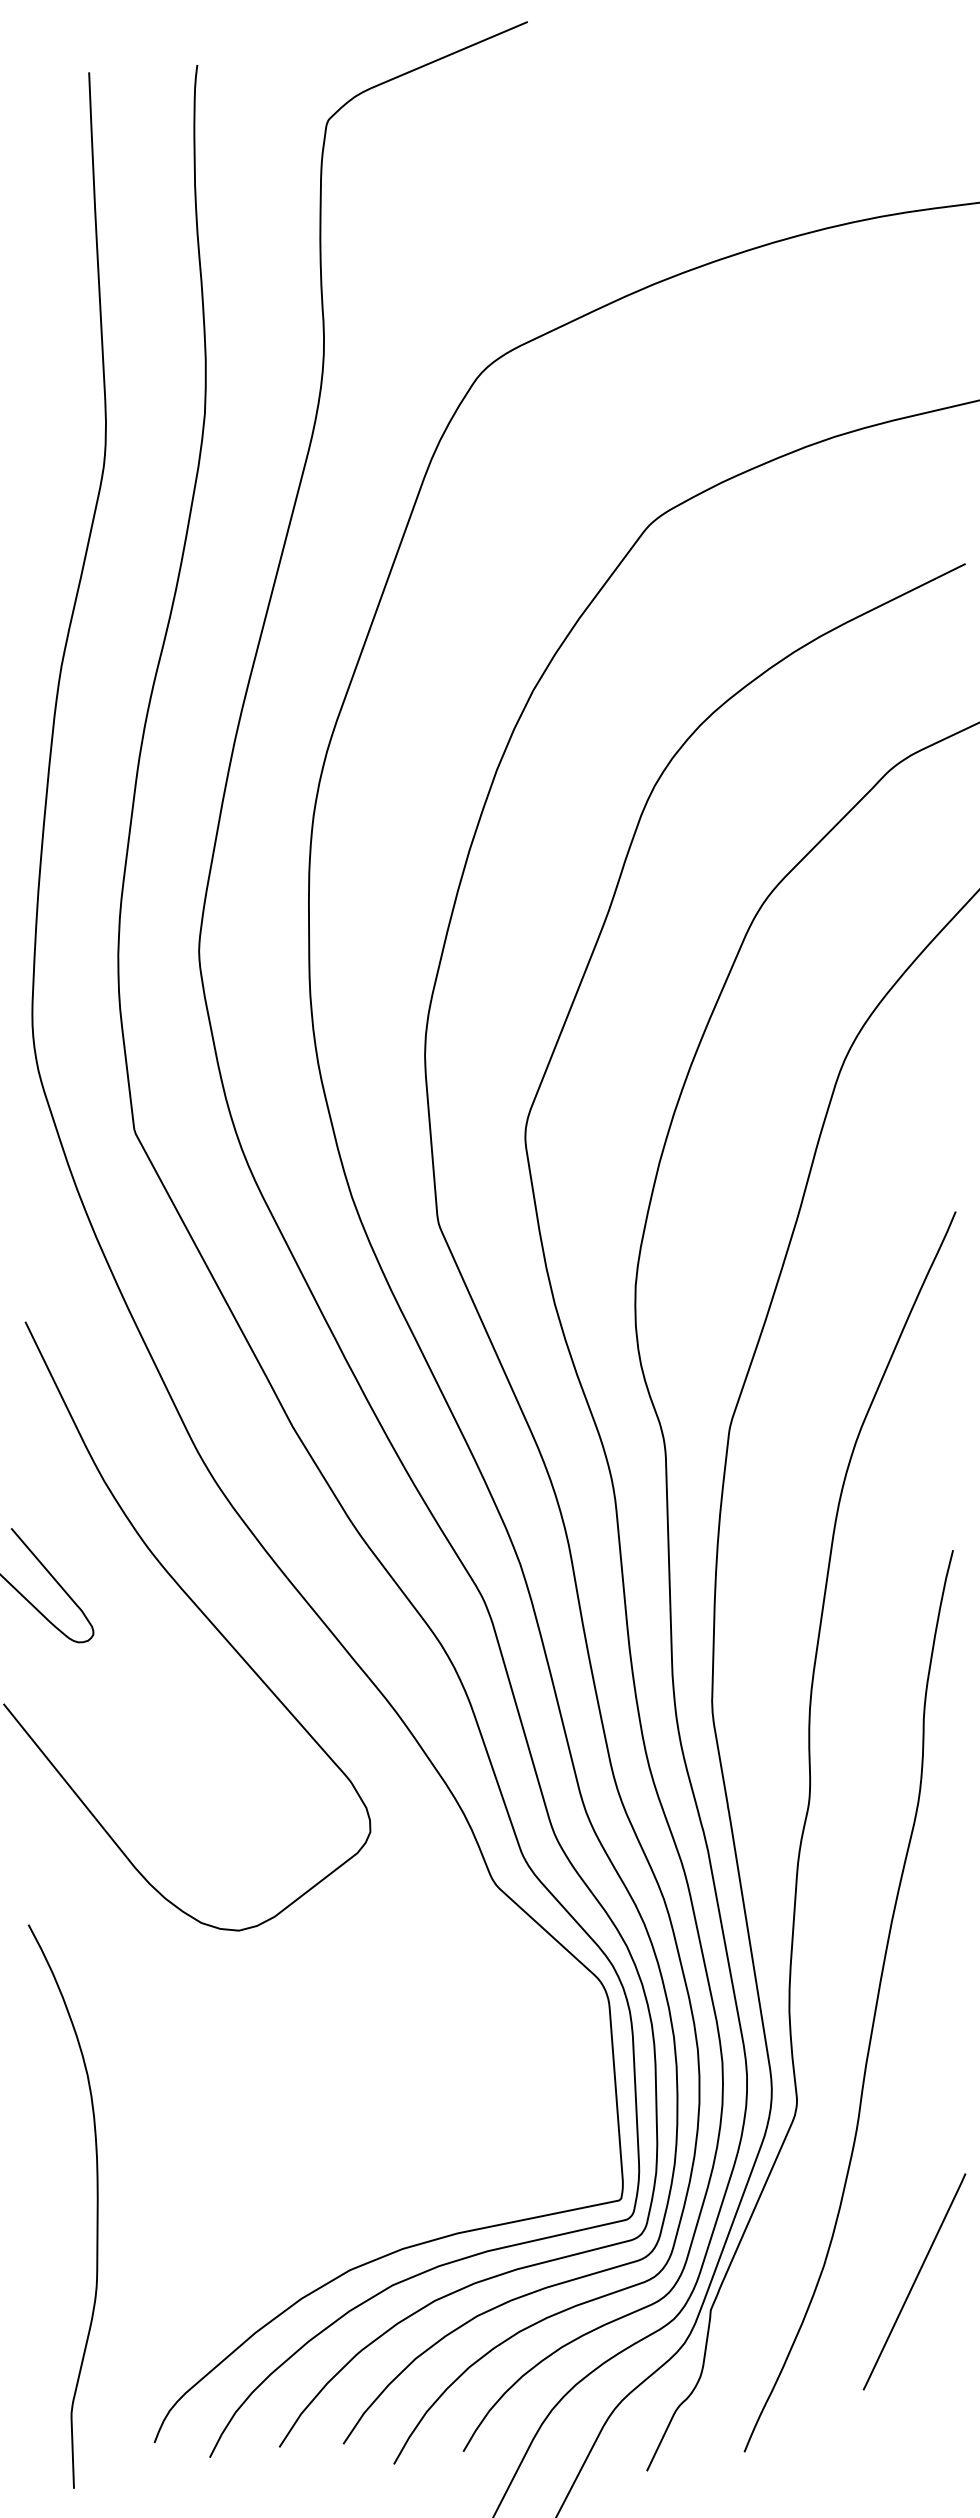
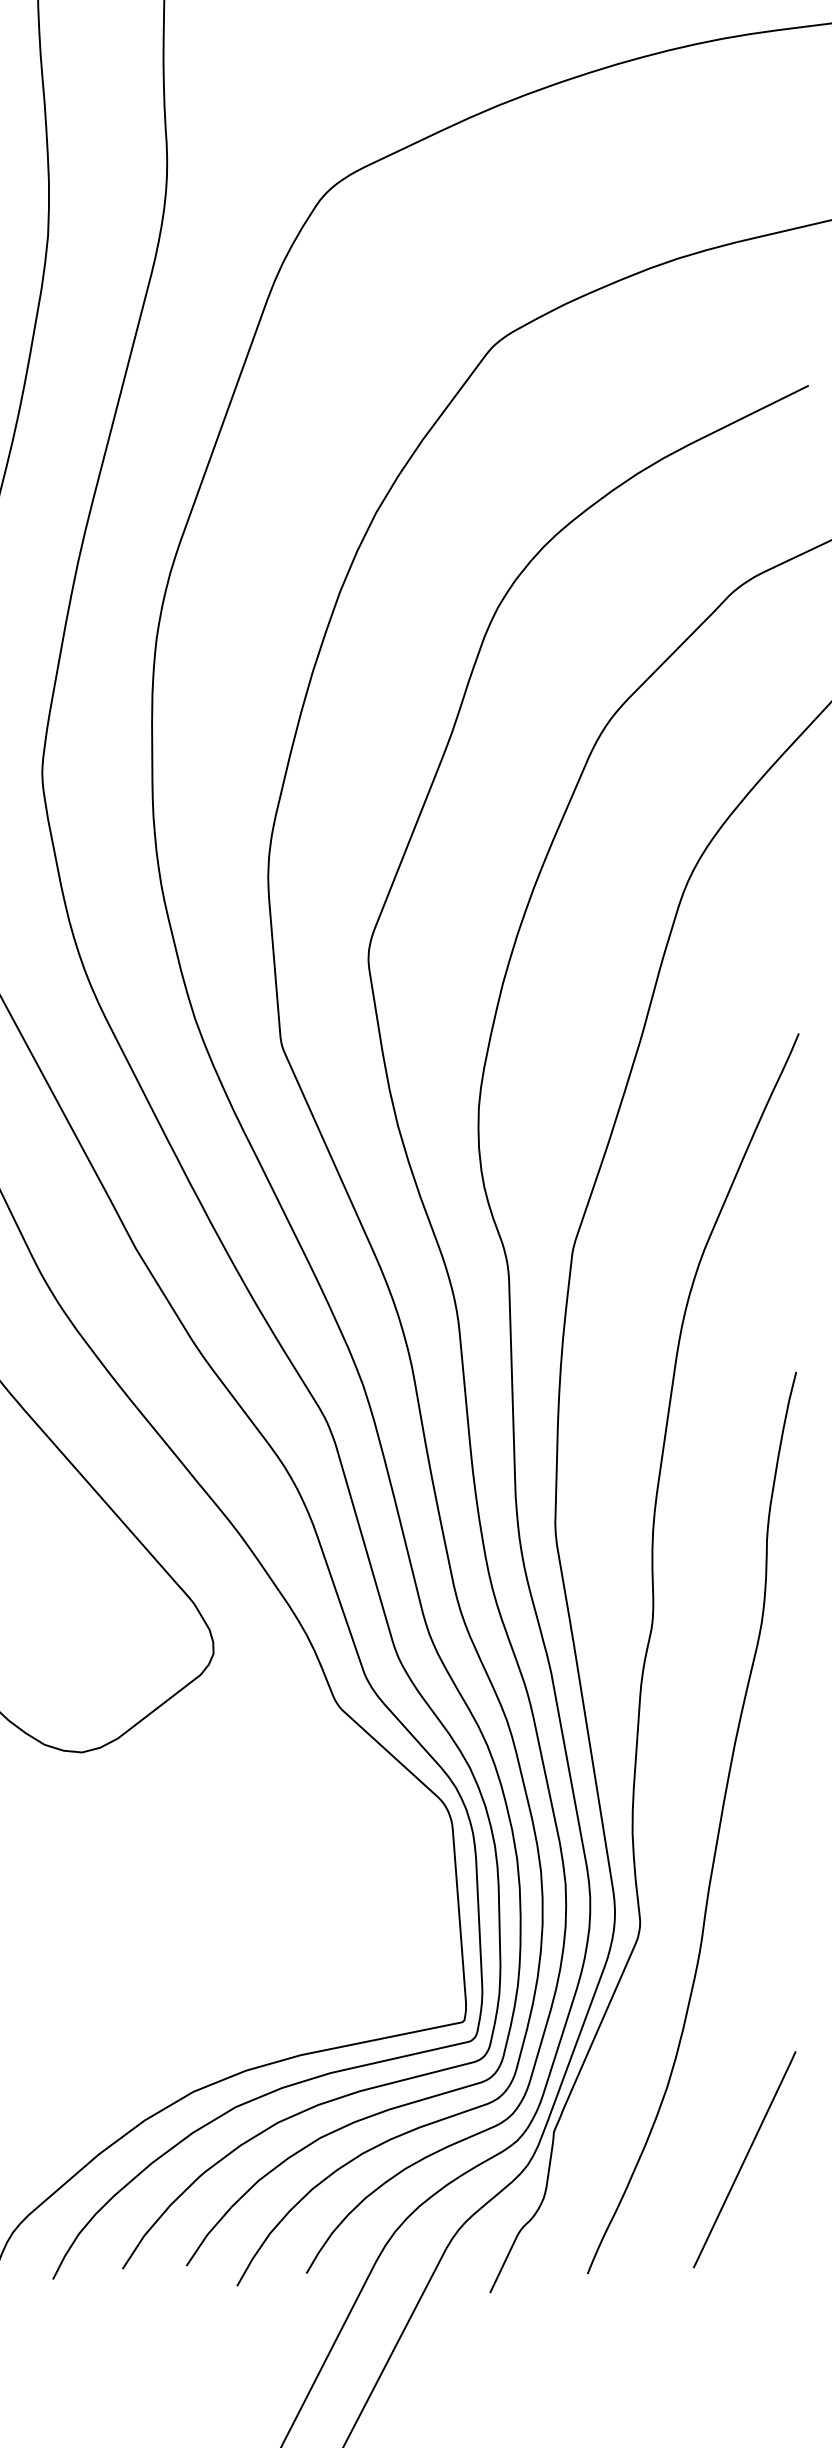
line: (914, 2281) -> (744, 2159), moved

